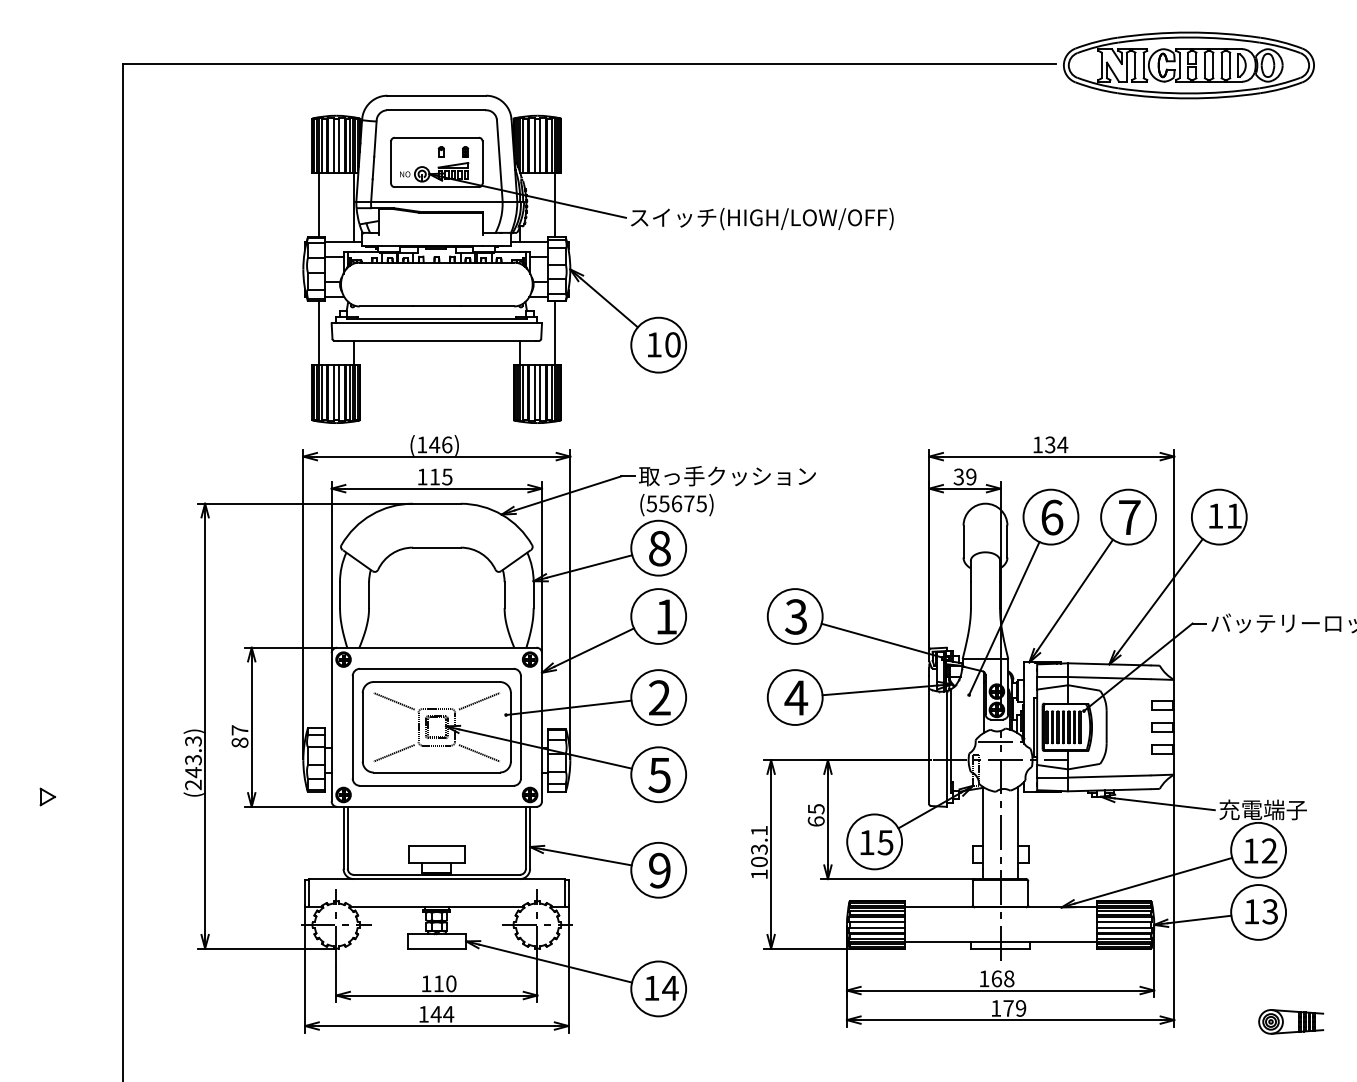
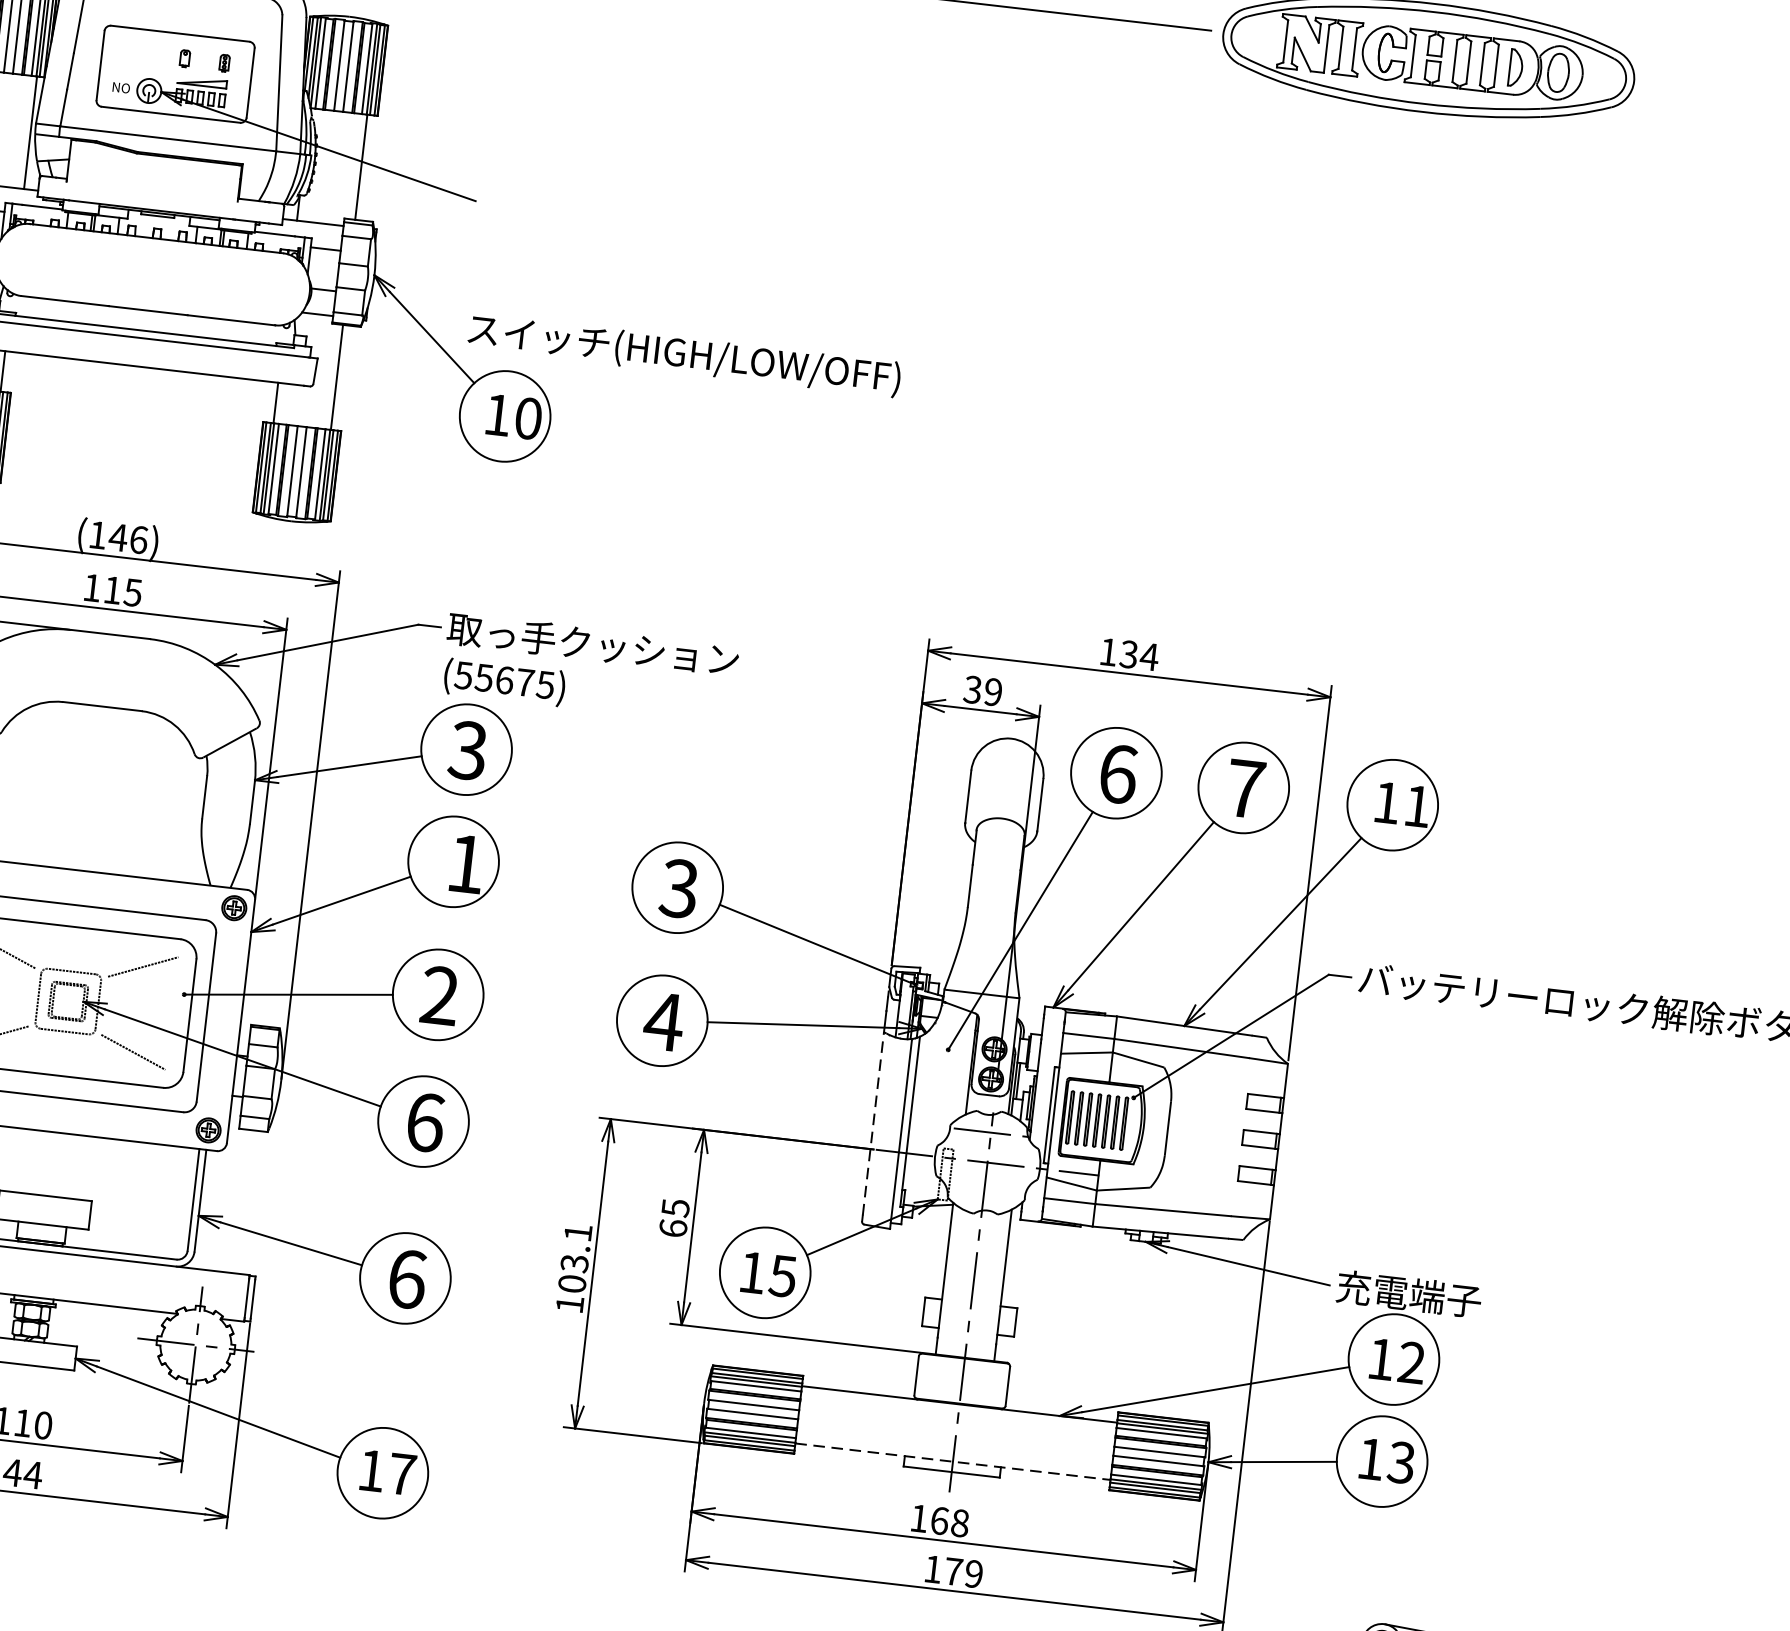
text: (762, 219) -> (684, 356), moved
text: (659, 548) -> (467, 750), 8 -> 3
line: (929, 744) -> (873, 1123), solid -> dashed
text: (659, 775) -> (424, 1122), 5 -> 6
text: (659, 870) -> (406, 1278), 9 -> 6
line: (1001, 942) -> (954, 1462), solid -> dashed
text: (670, 988) -> (402, 1474), 14 -> 17

